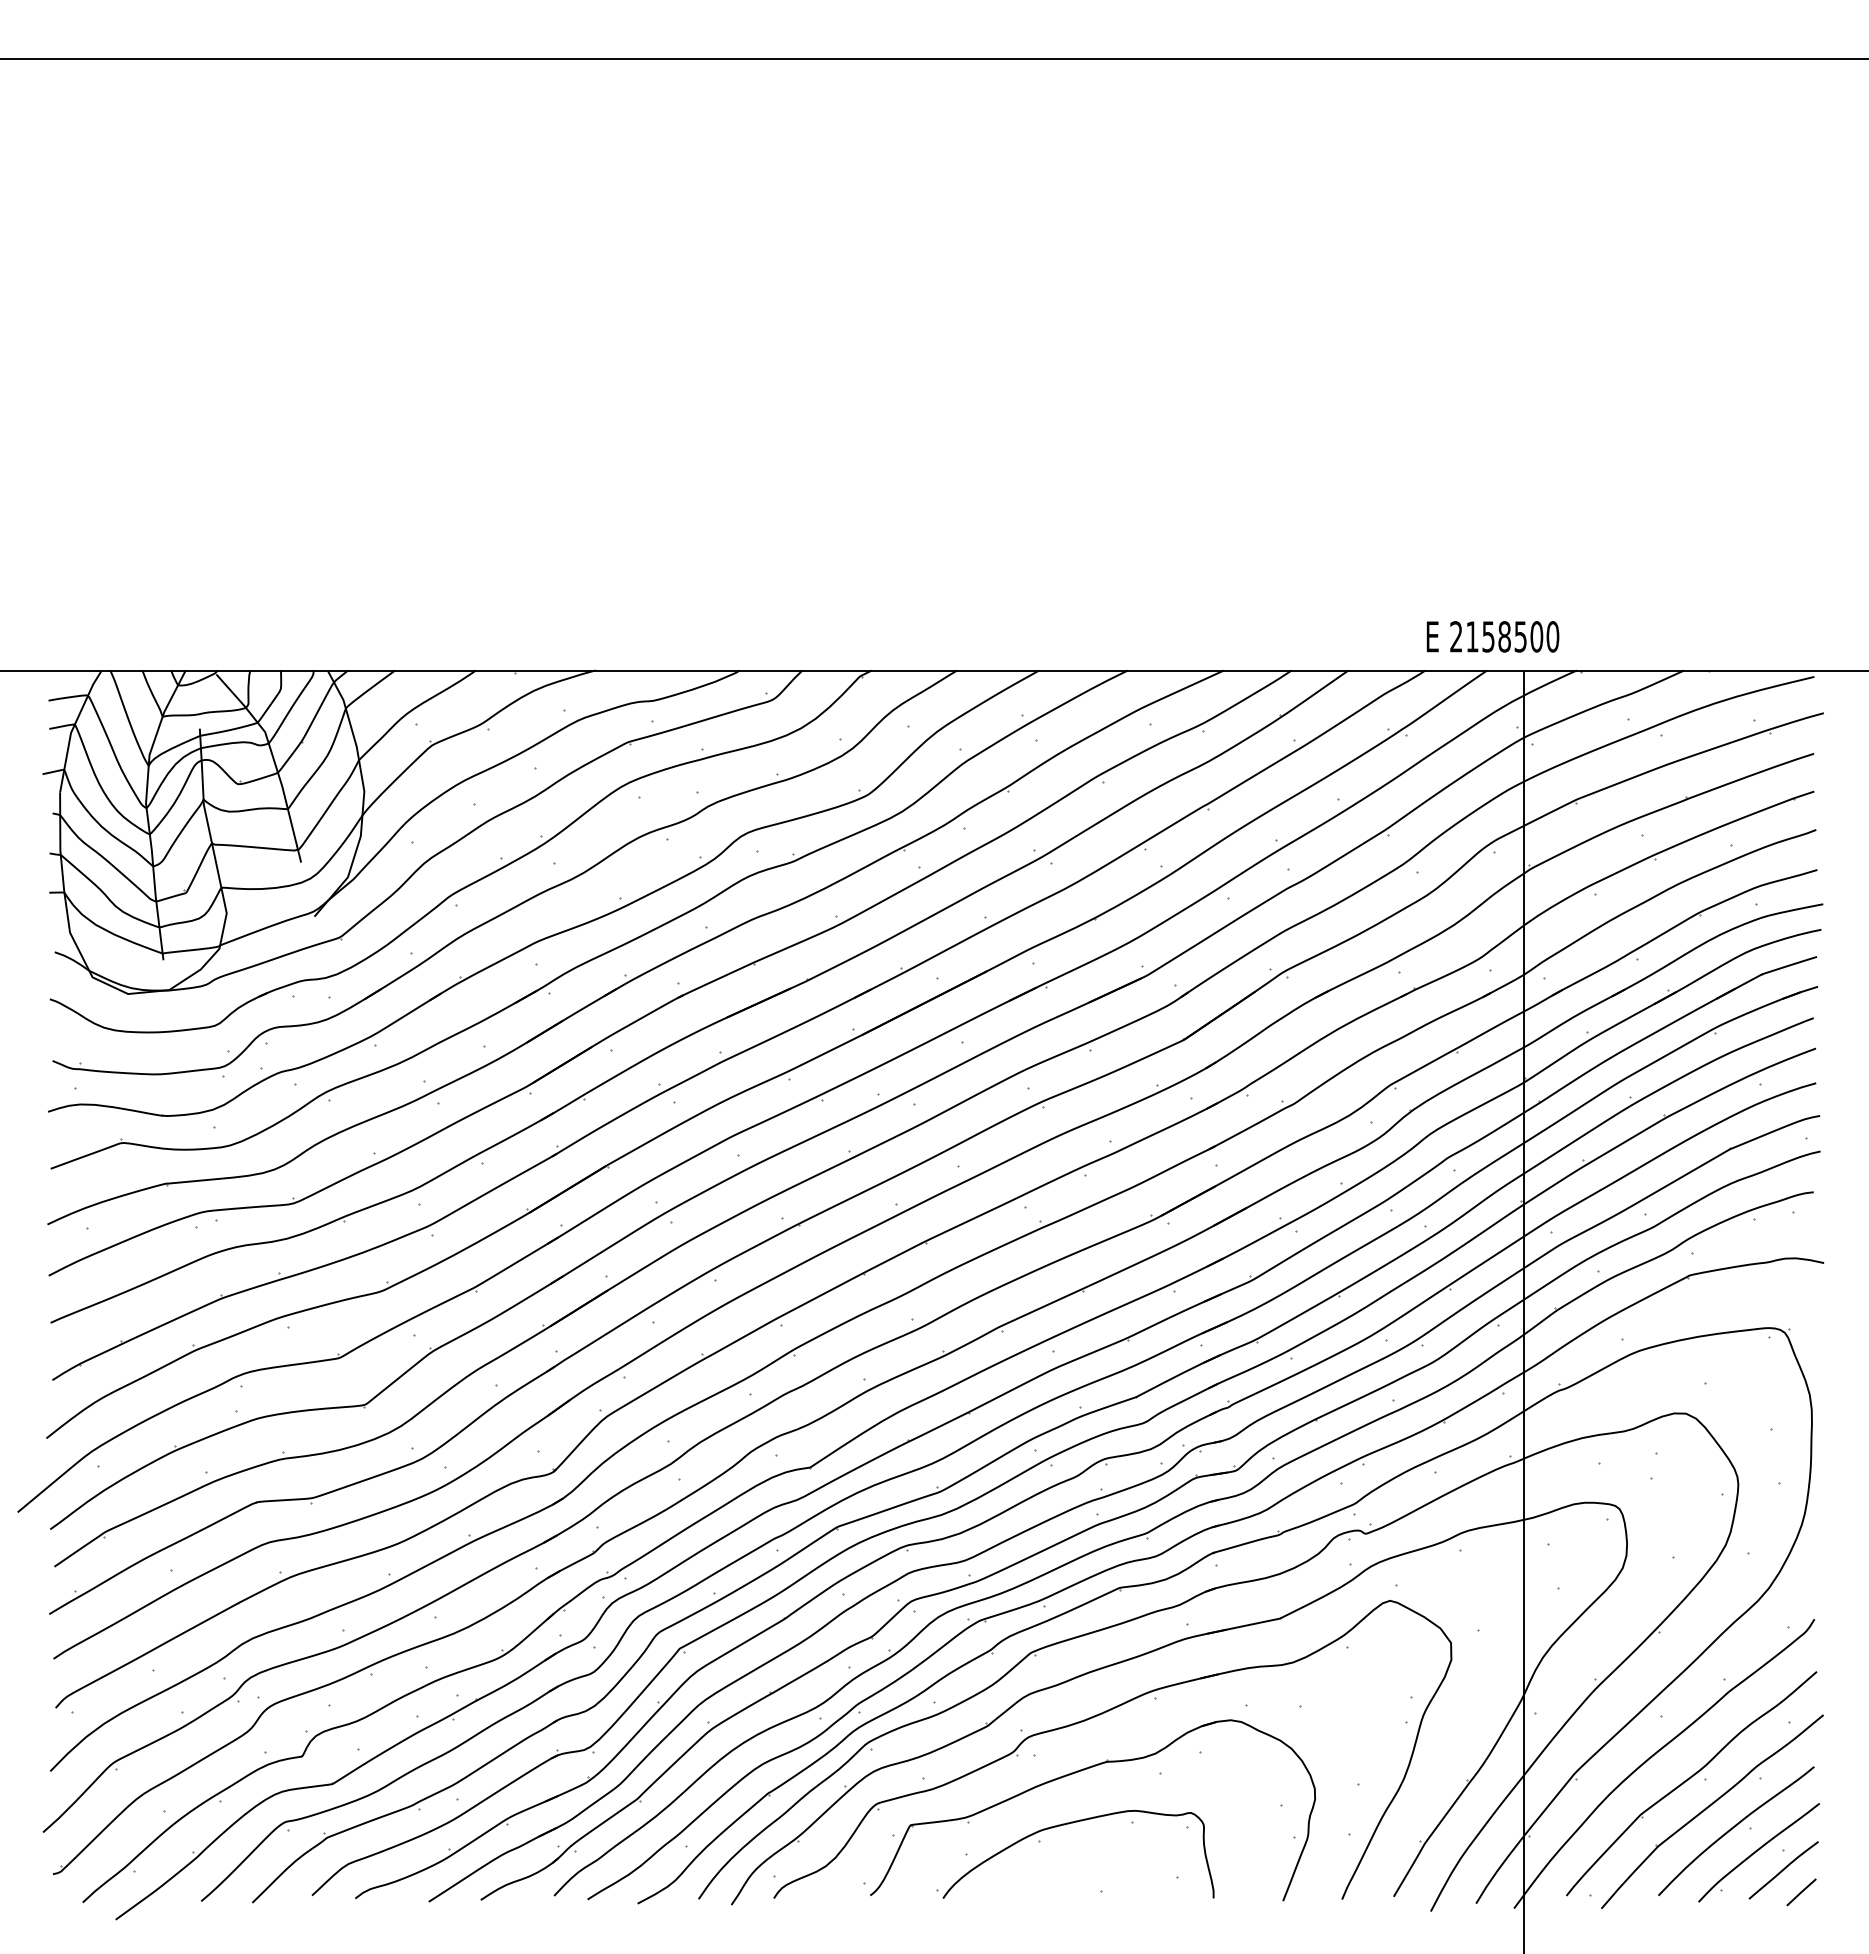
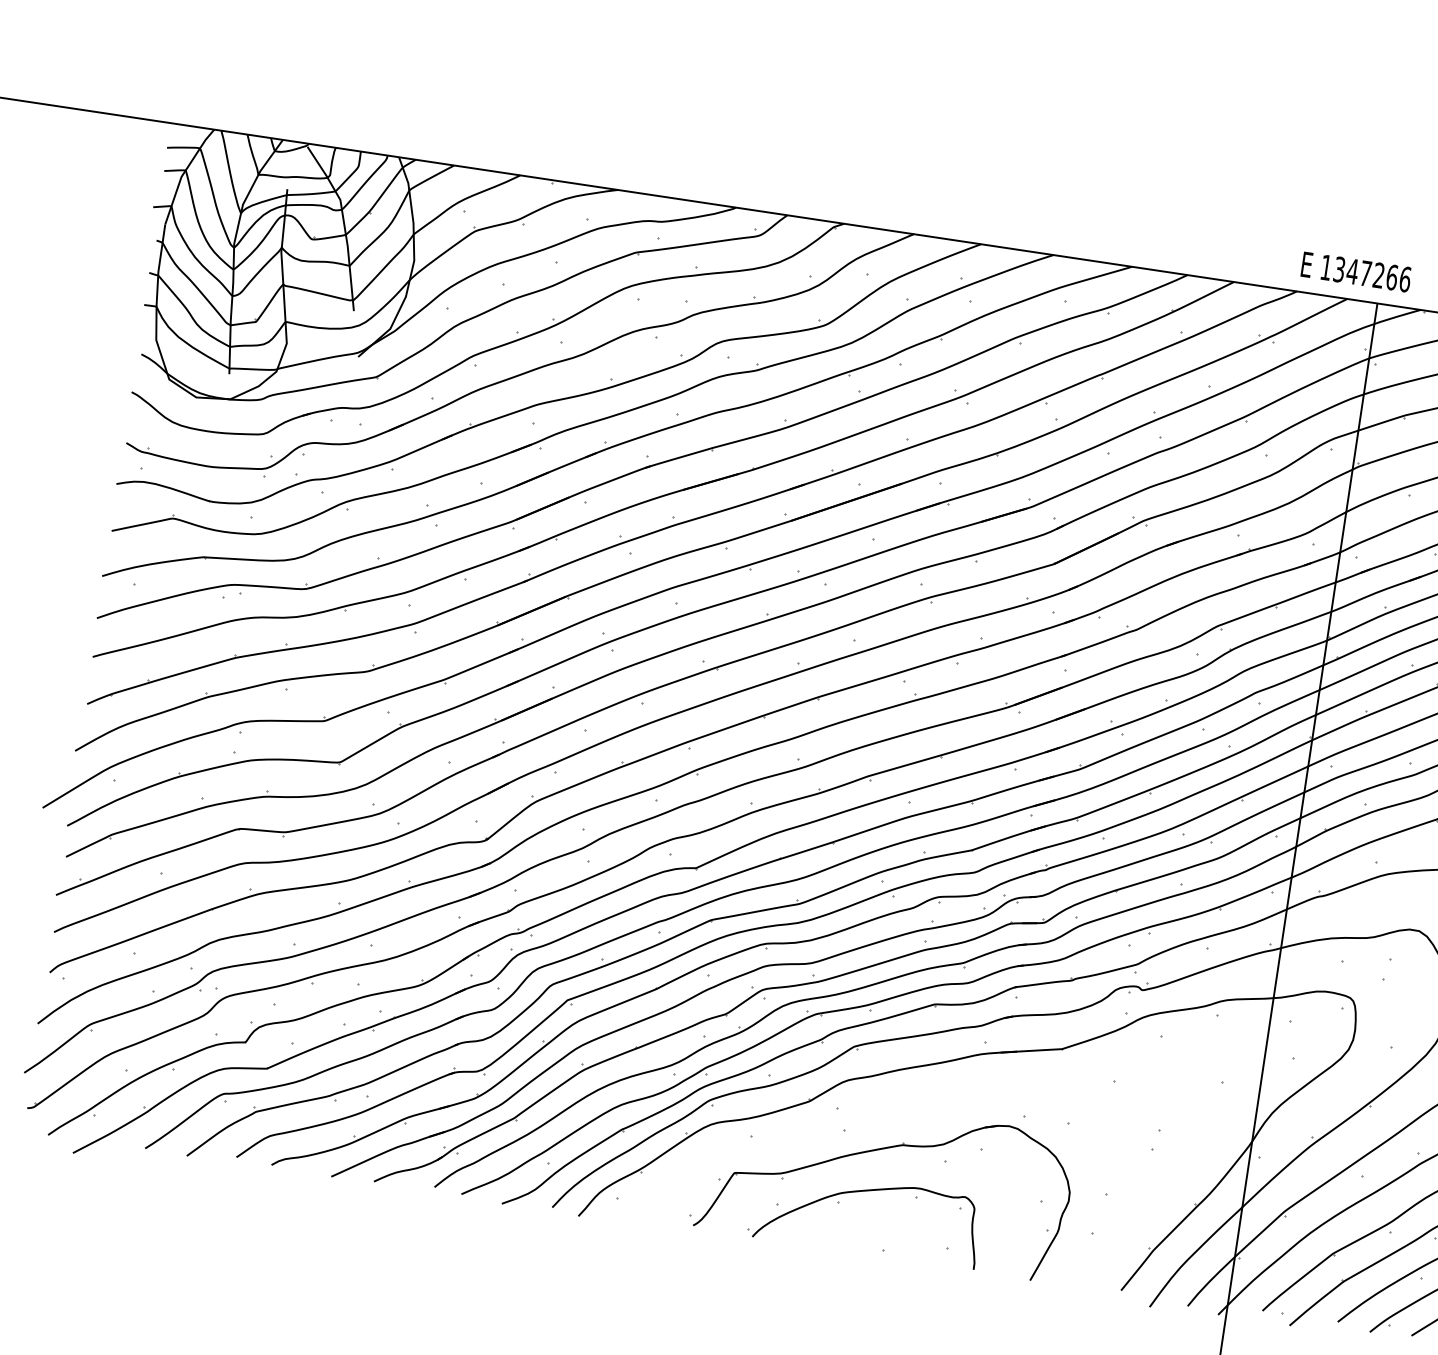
text: (1504, 636) -> (1365, 273), 2158500 -> 1347266
part: (1095, 1717) -> (899, 1107), removed

